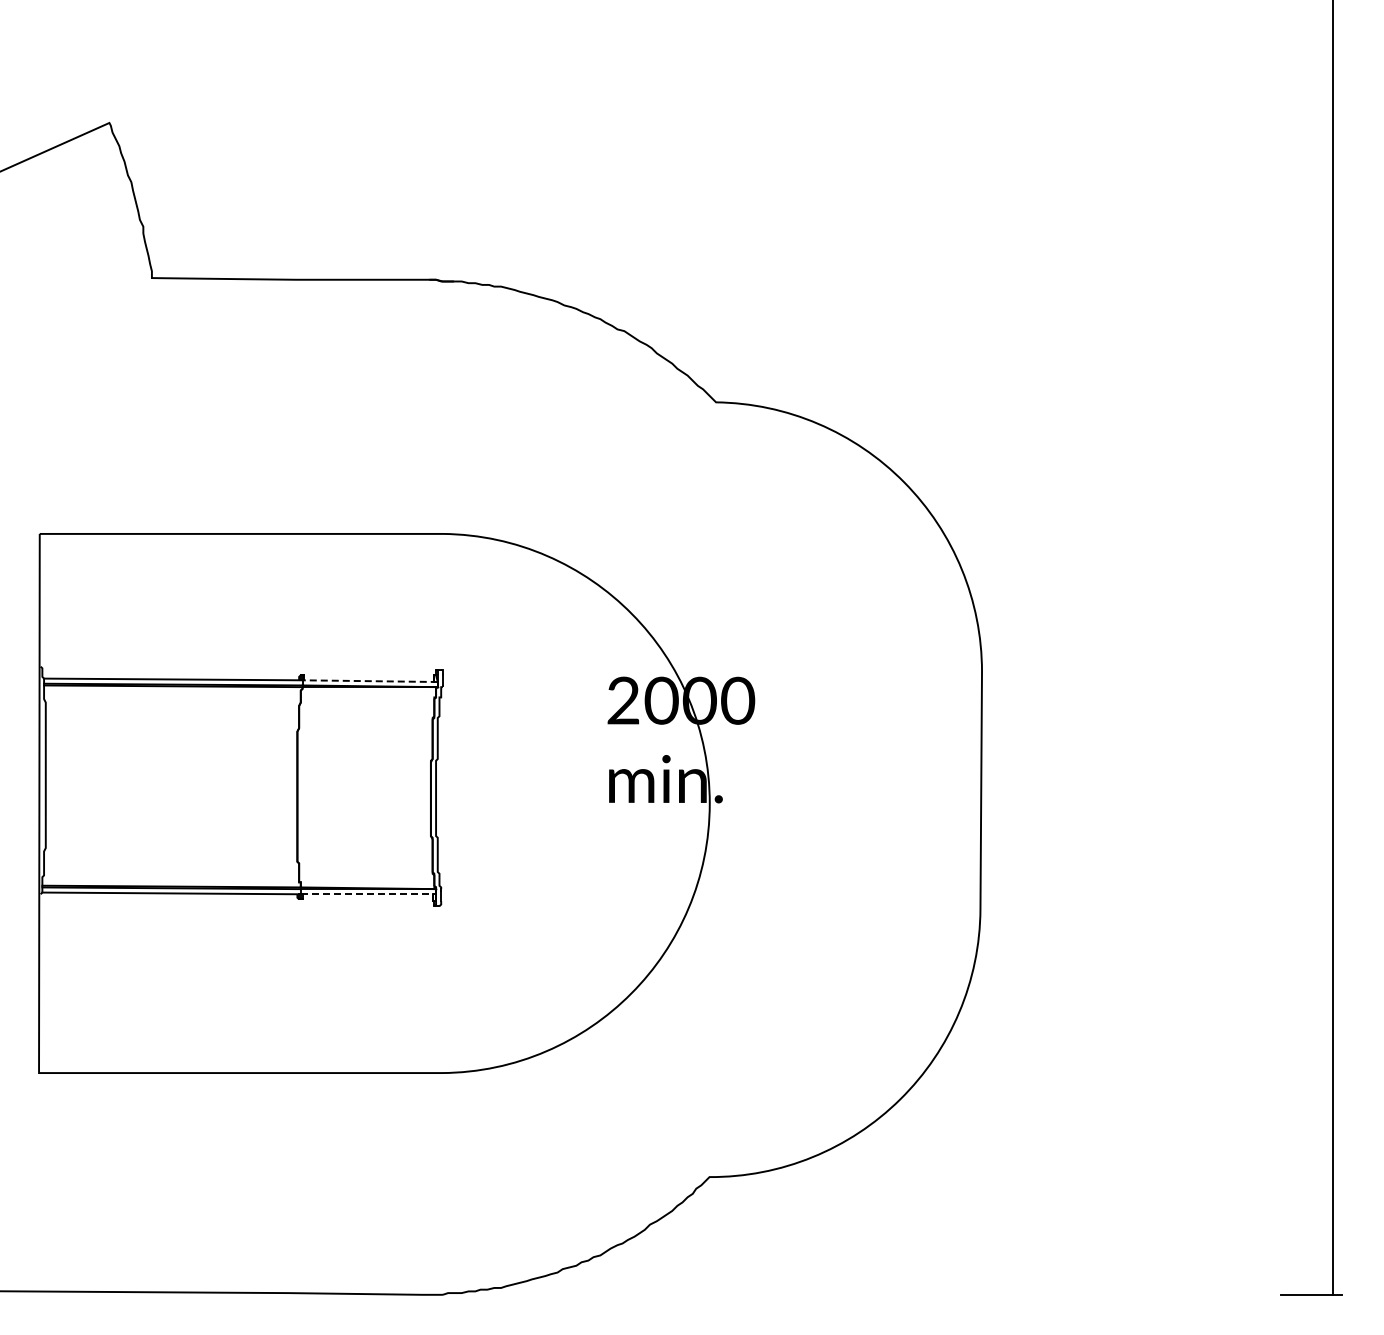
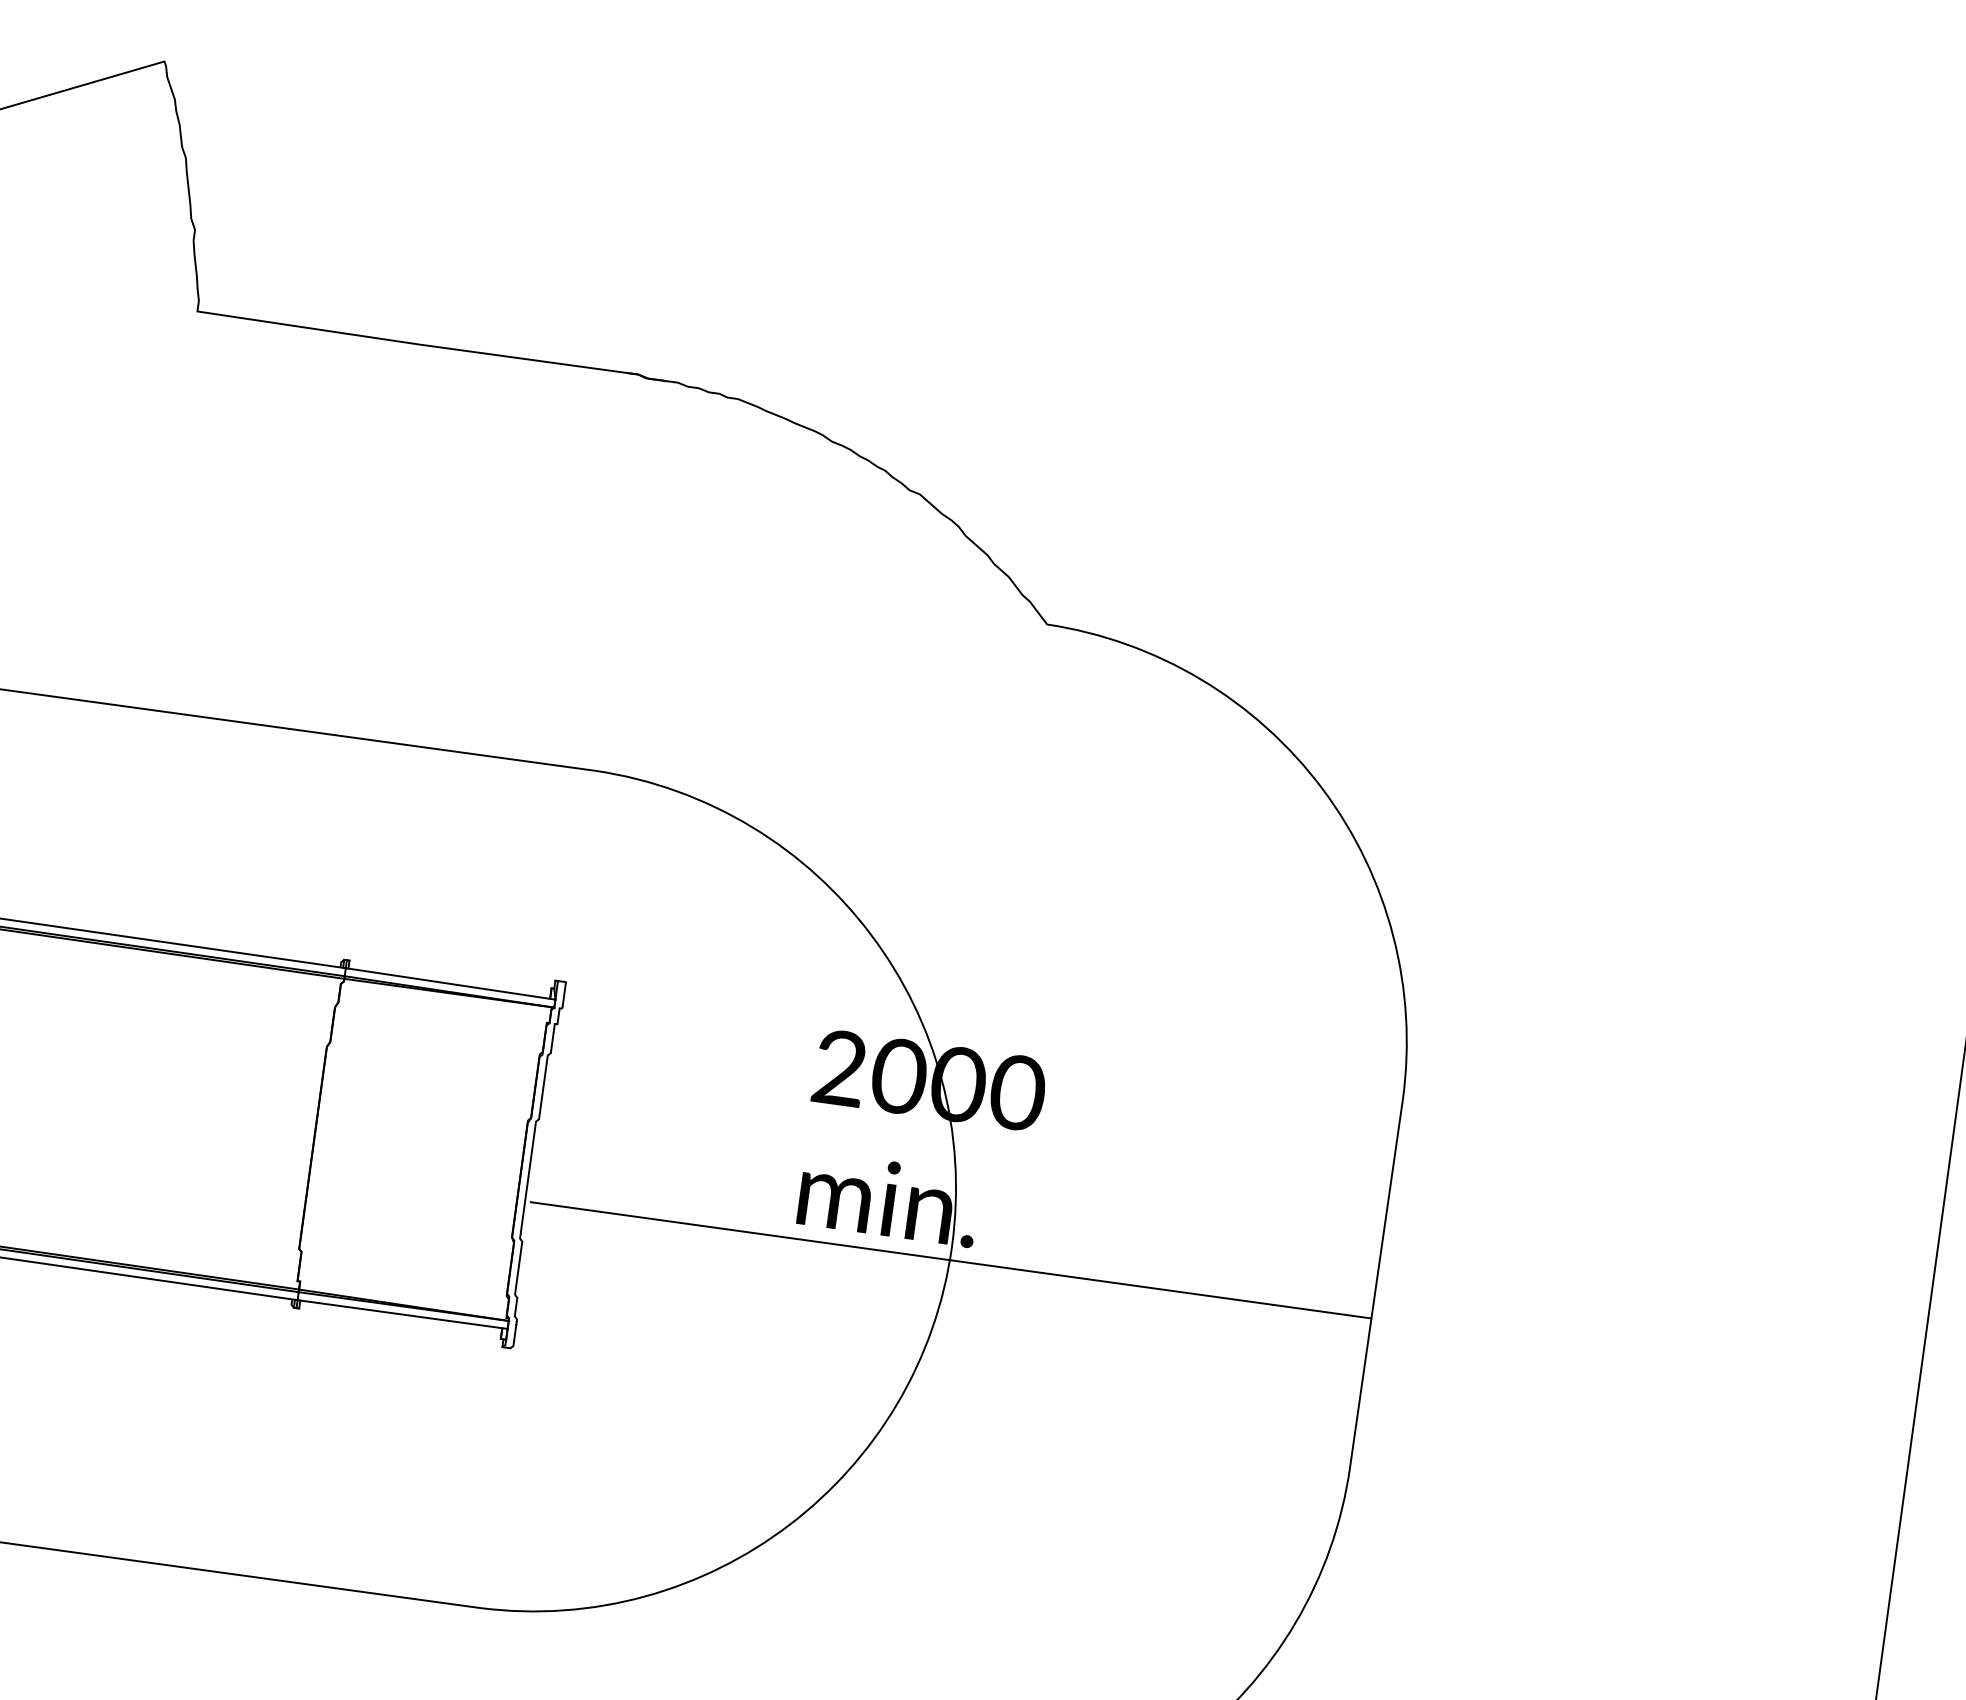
line: (370, 681) -> (451, 984), dashed -> solid
line: (710, 812) -> (951, 1260), added
line: (368, 894) -> (402, 1314), dashed -> solid

